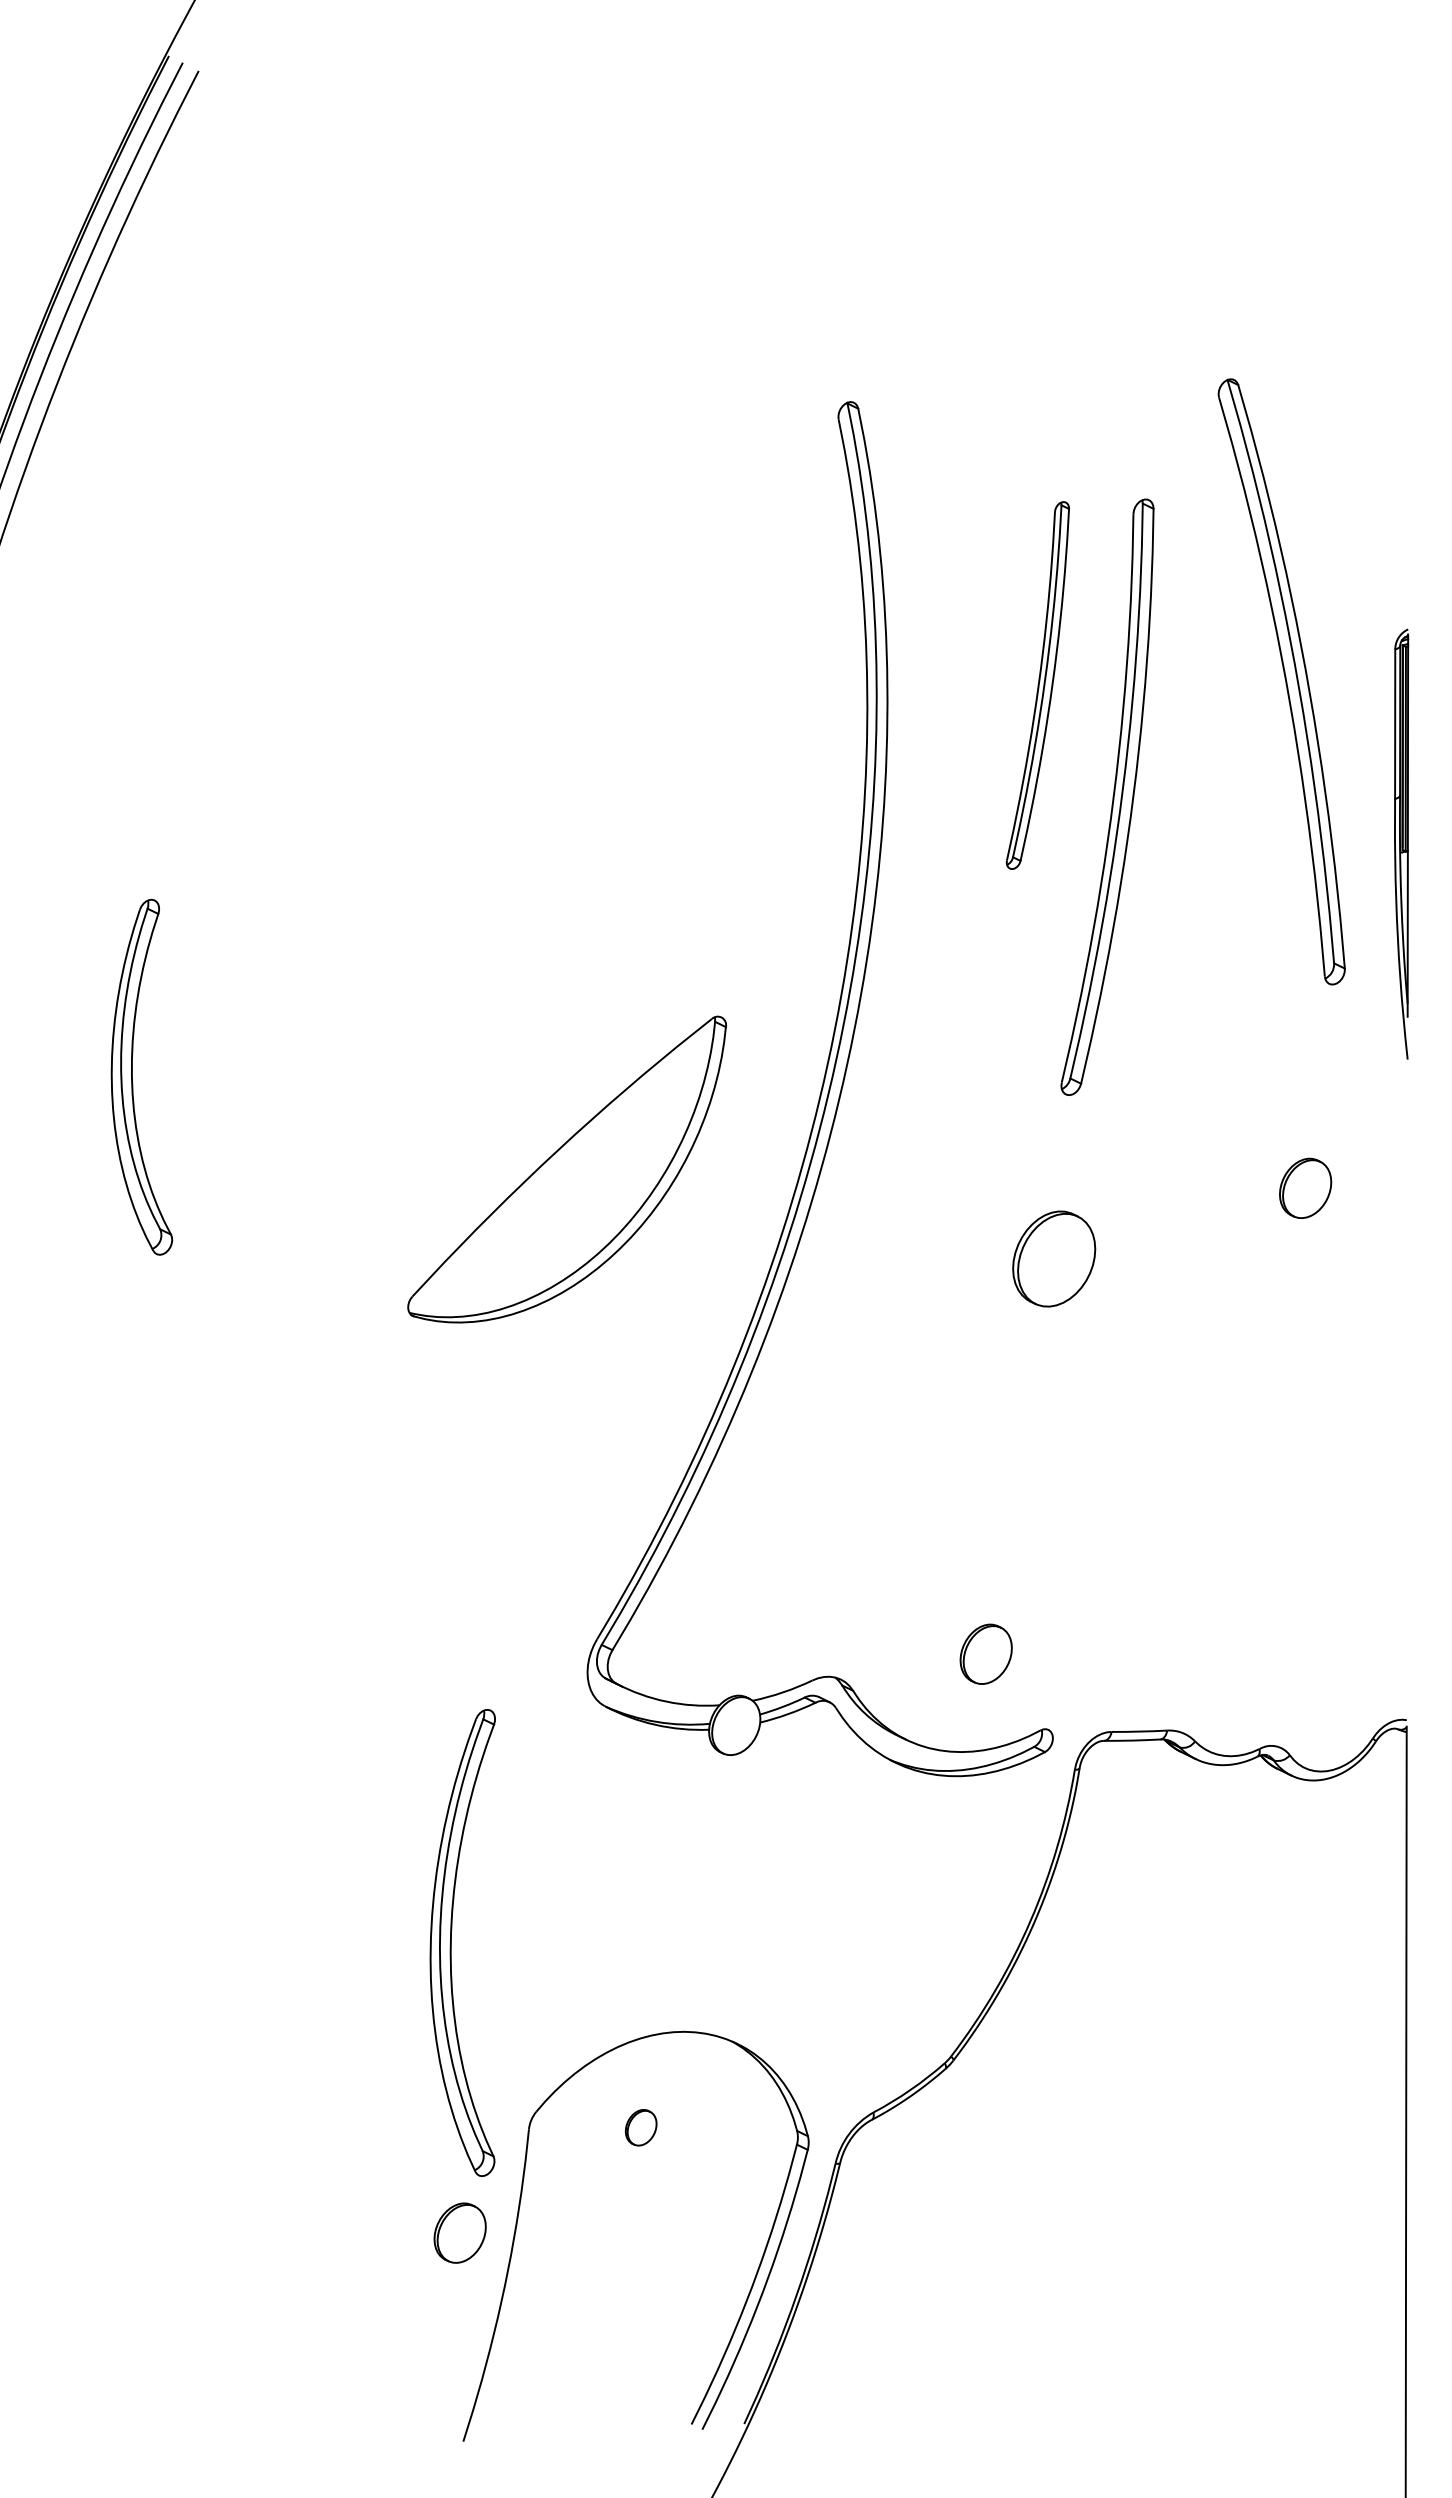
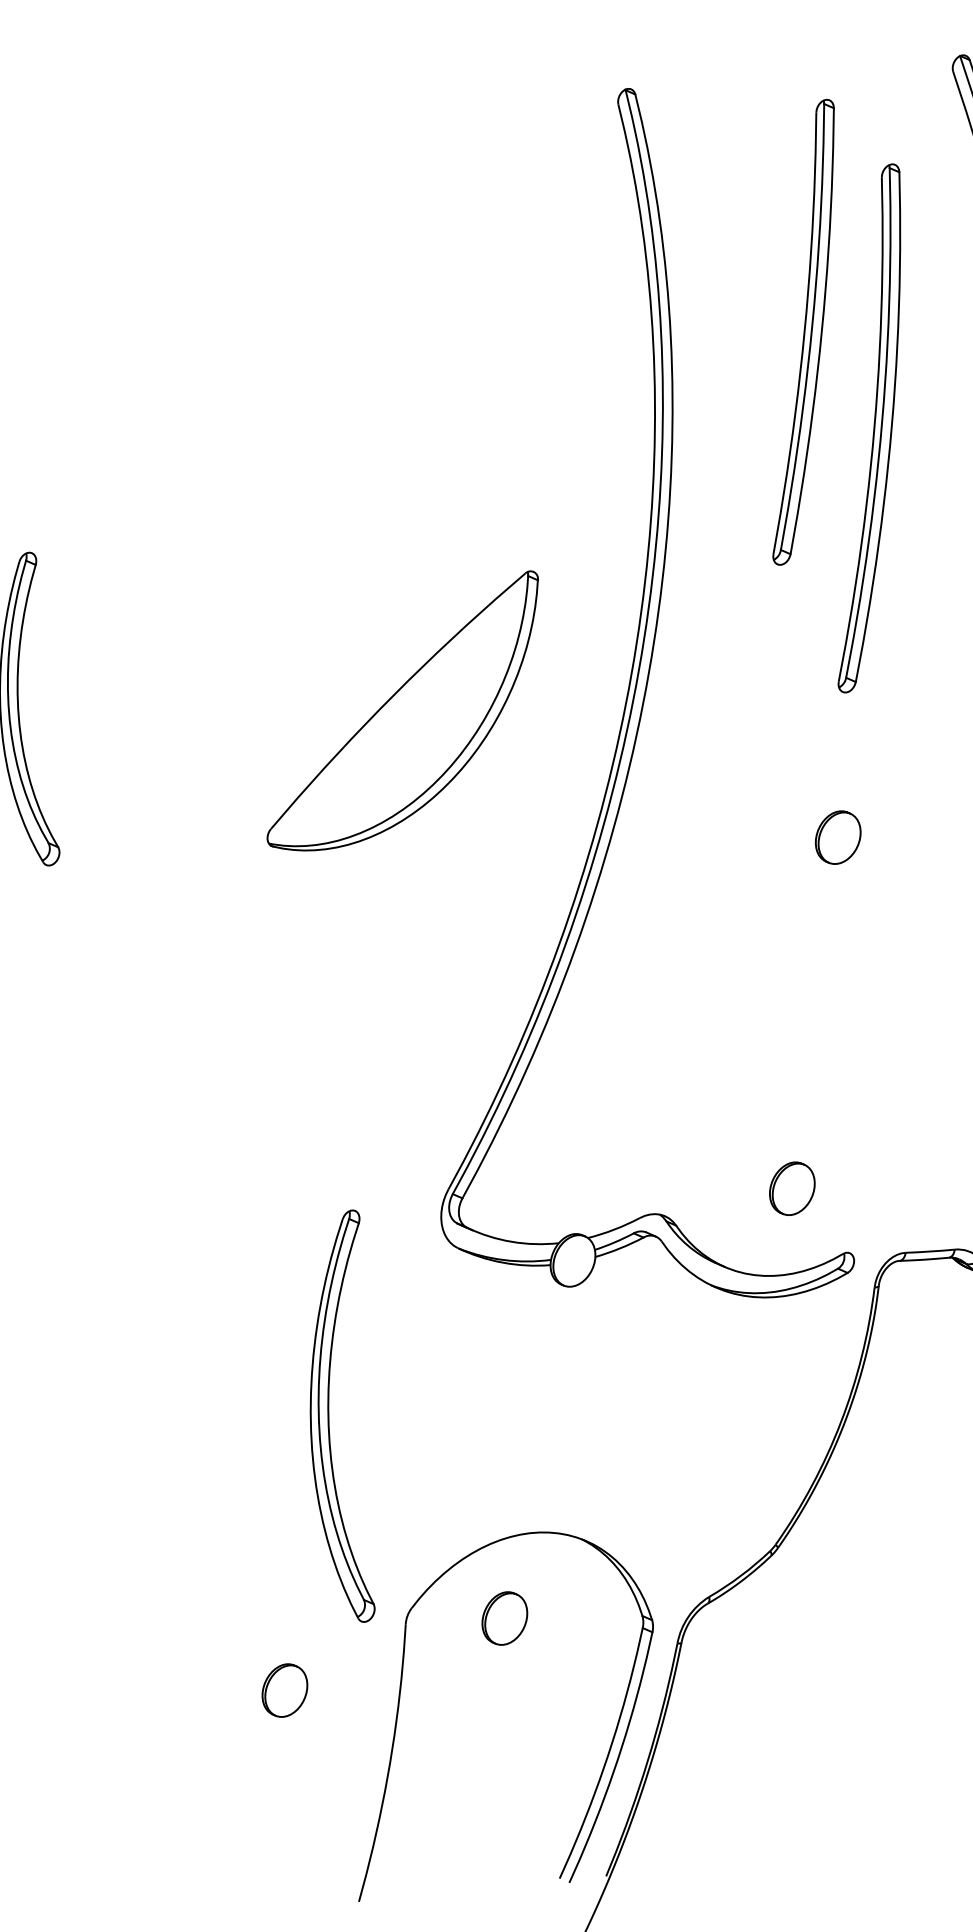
part: (1037, 685) -> (803, 332), size x1.43
part: (566, 1169) -> (402, 711), moved
part: (1053, 1258) -> (837, 837), size x0.62
part: (451, 1942) -> (329, 1416), moved
part: (640, 2127) -> (504, 1618), size x1.67
part: (459, 2232) -> (284, 1690), moved

